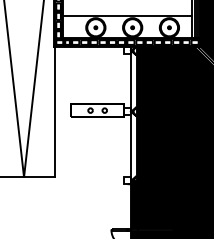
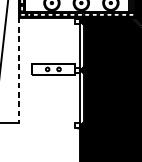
line: (55, 111) -> (19, 70), solid -> dashed

